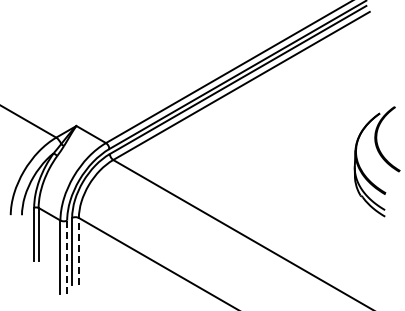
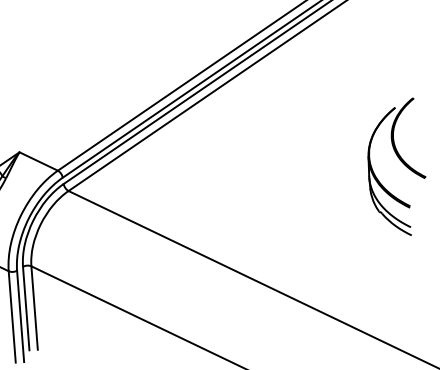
line: (78, 251) -> (34, 307), dashed -> solid
line: (67, 257) -> (21, 316), dashed -> solid

